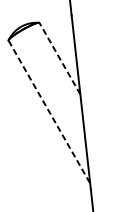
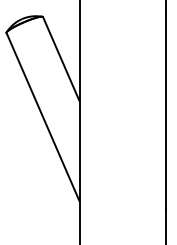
line: (60, 58) -> (61, 59), dashed -> solid
line: (49, 112) -> (43, 117), dashed -> solid

